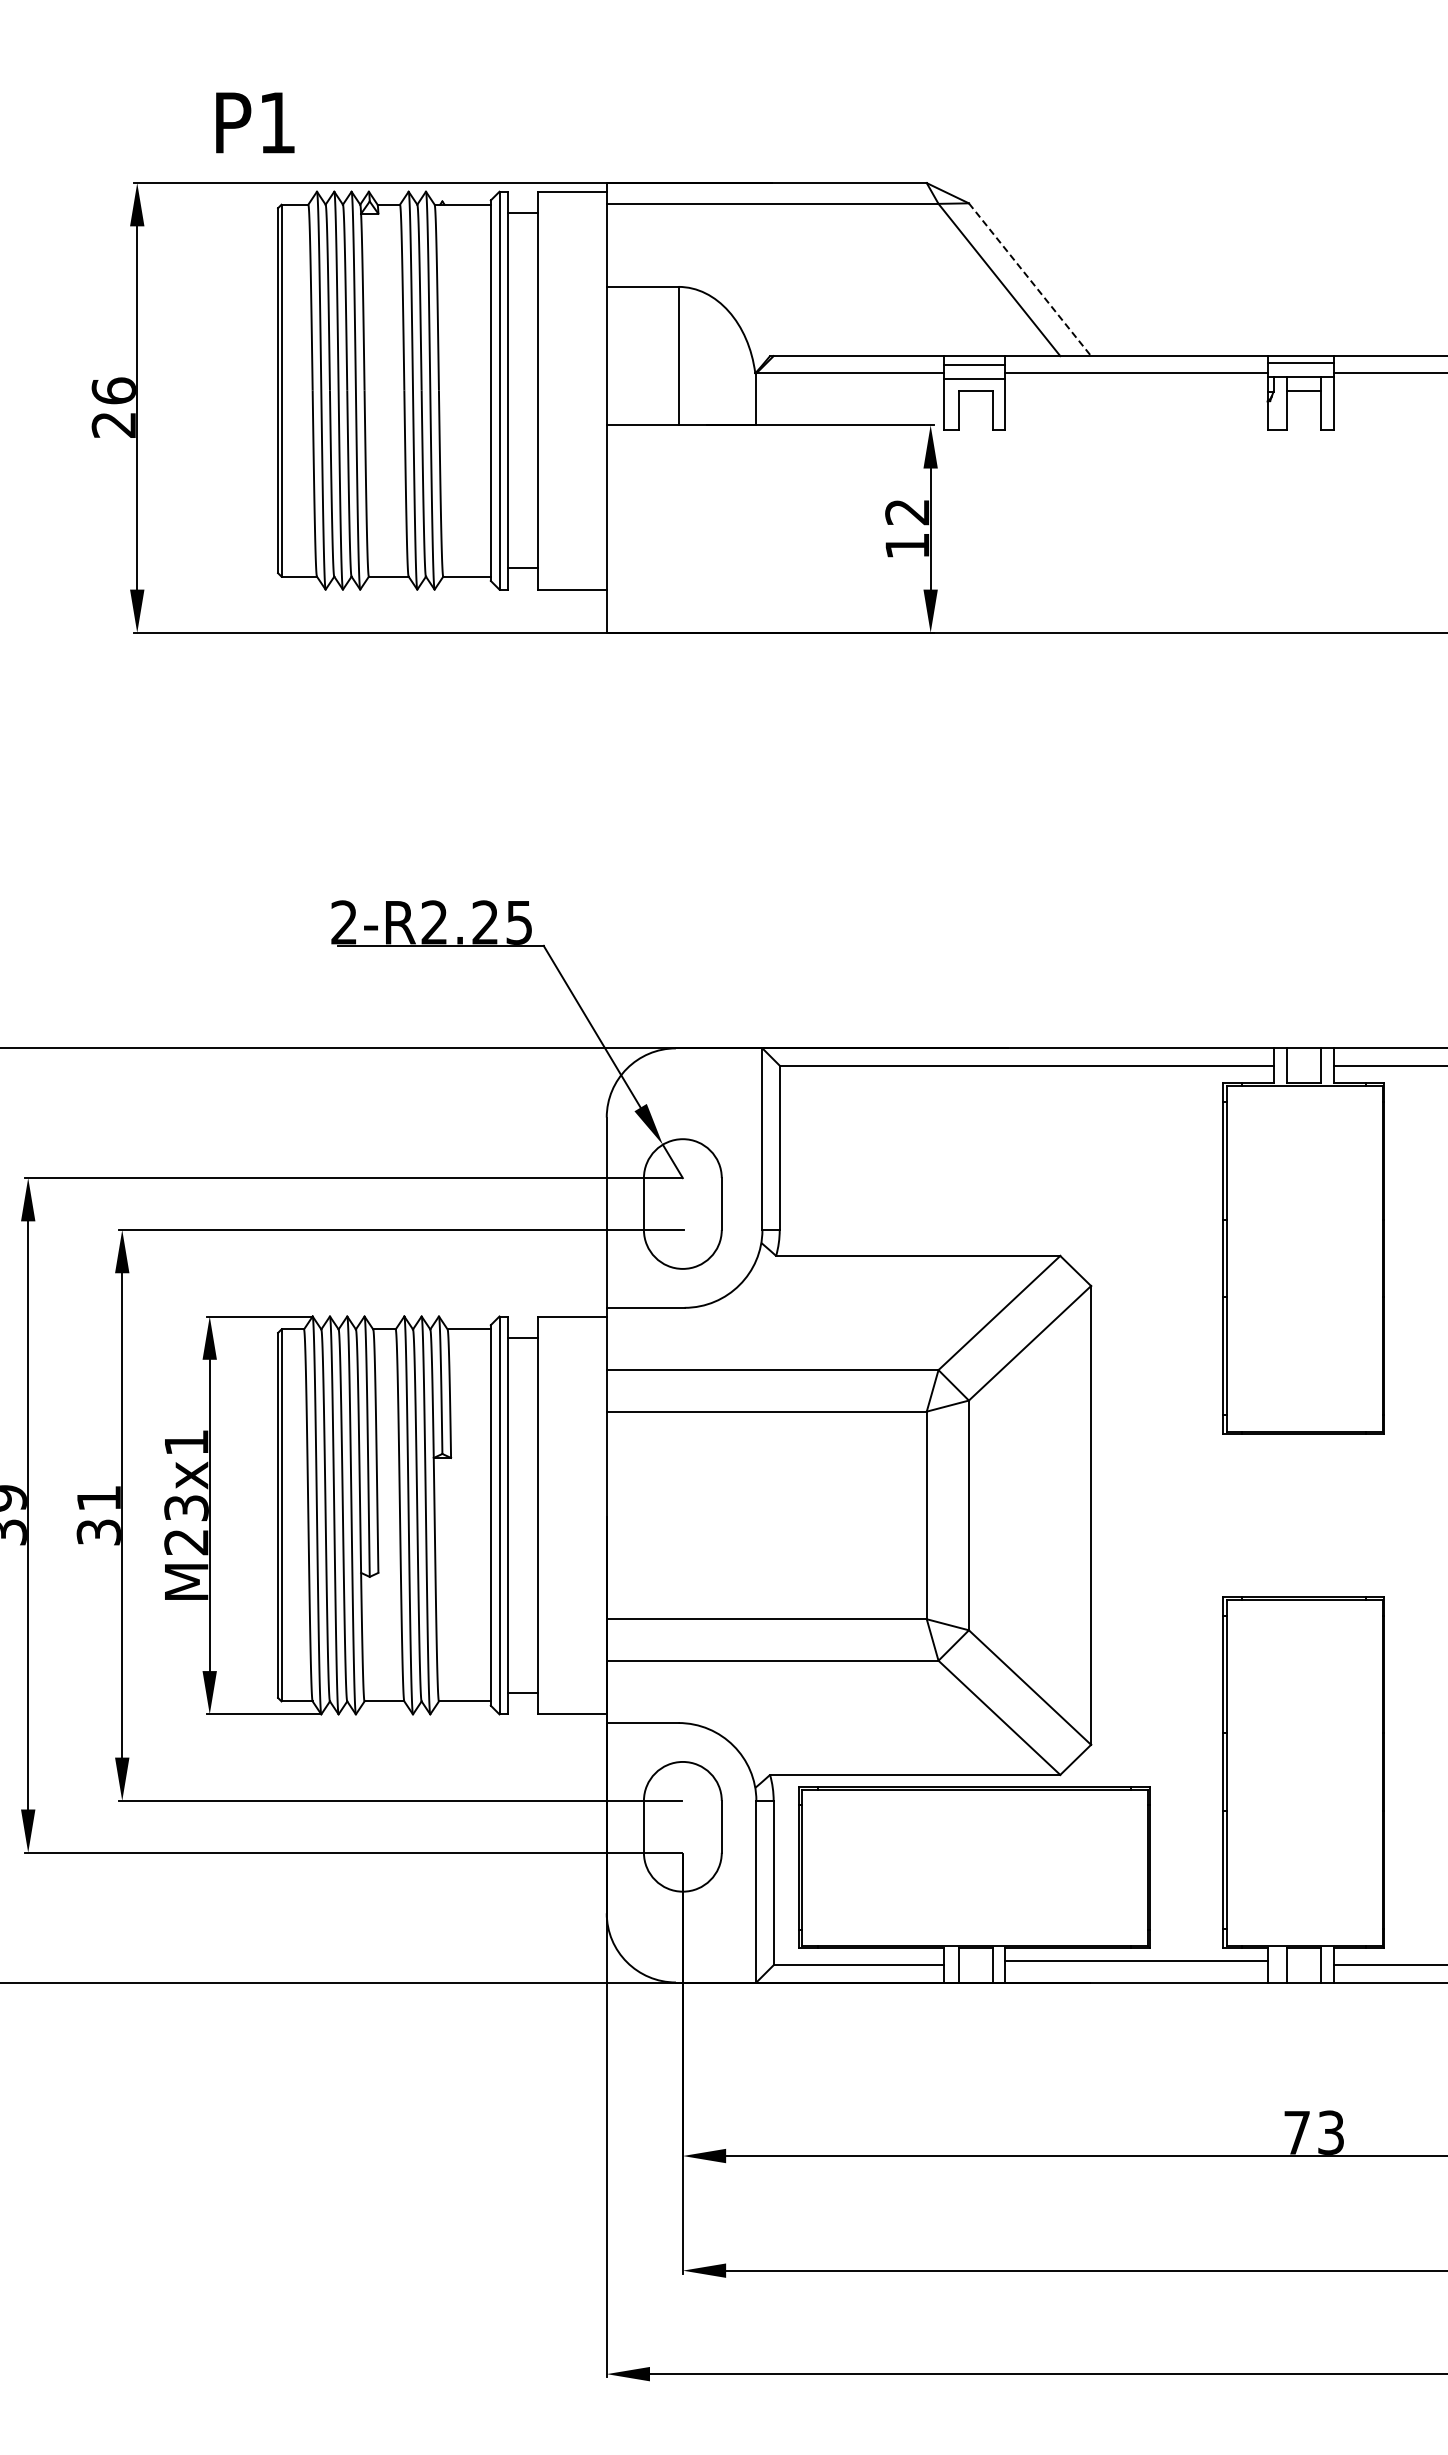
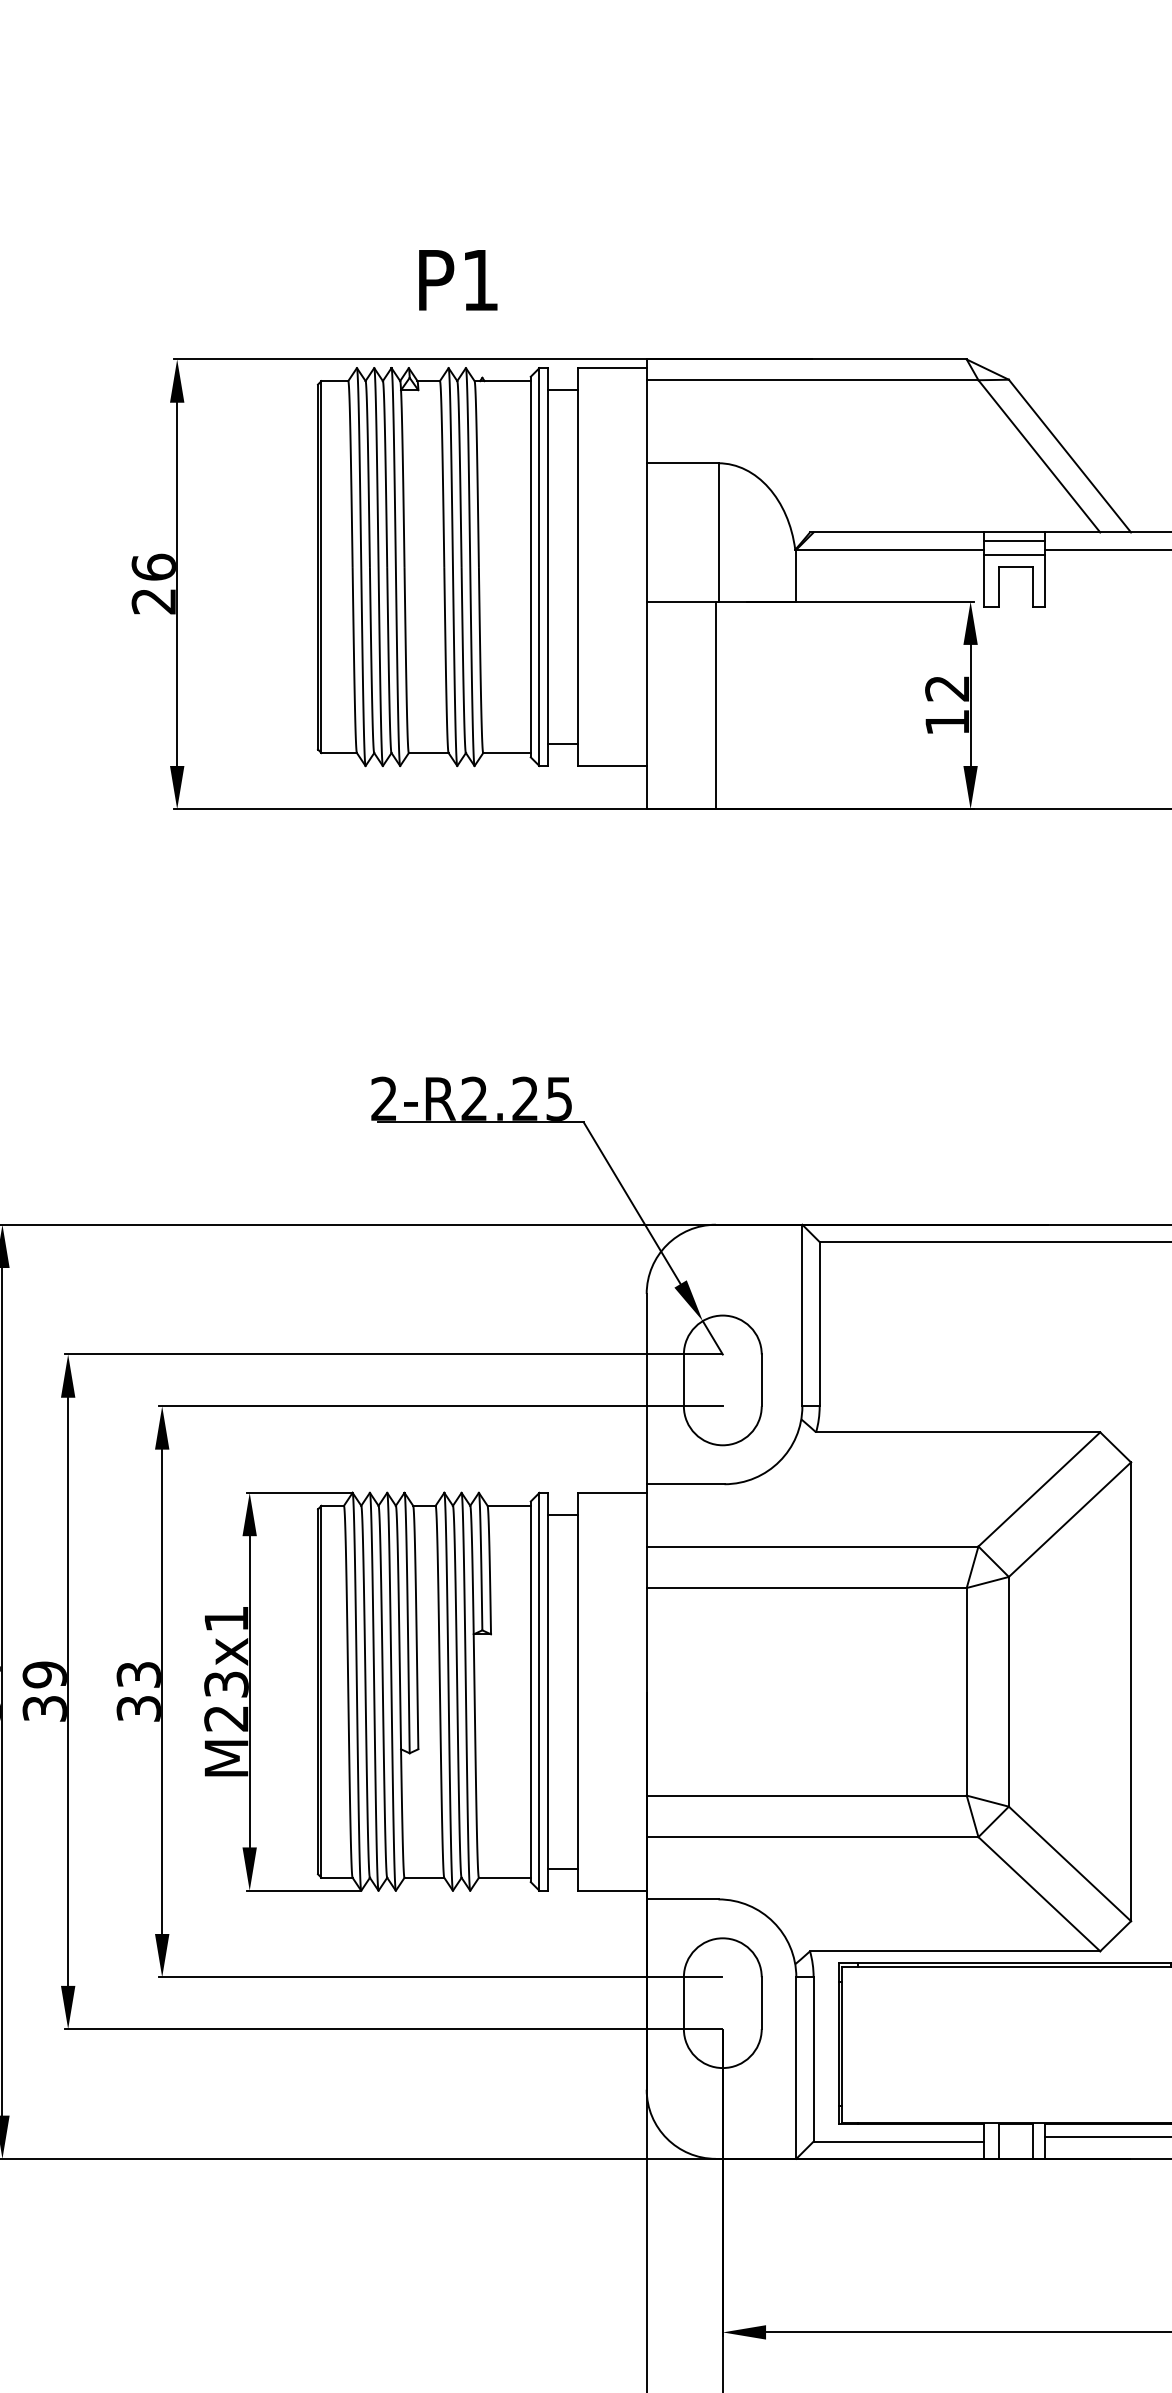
text: (255, 122) -> (458, 279), moved
line: (1030, 279) -> (1070, 455), dashed -> solid
line: (675, 528) -> (715, 704), added
text: (98, 1498) -> (138, 1674), 31 -> 33

